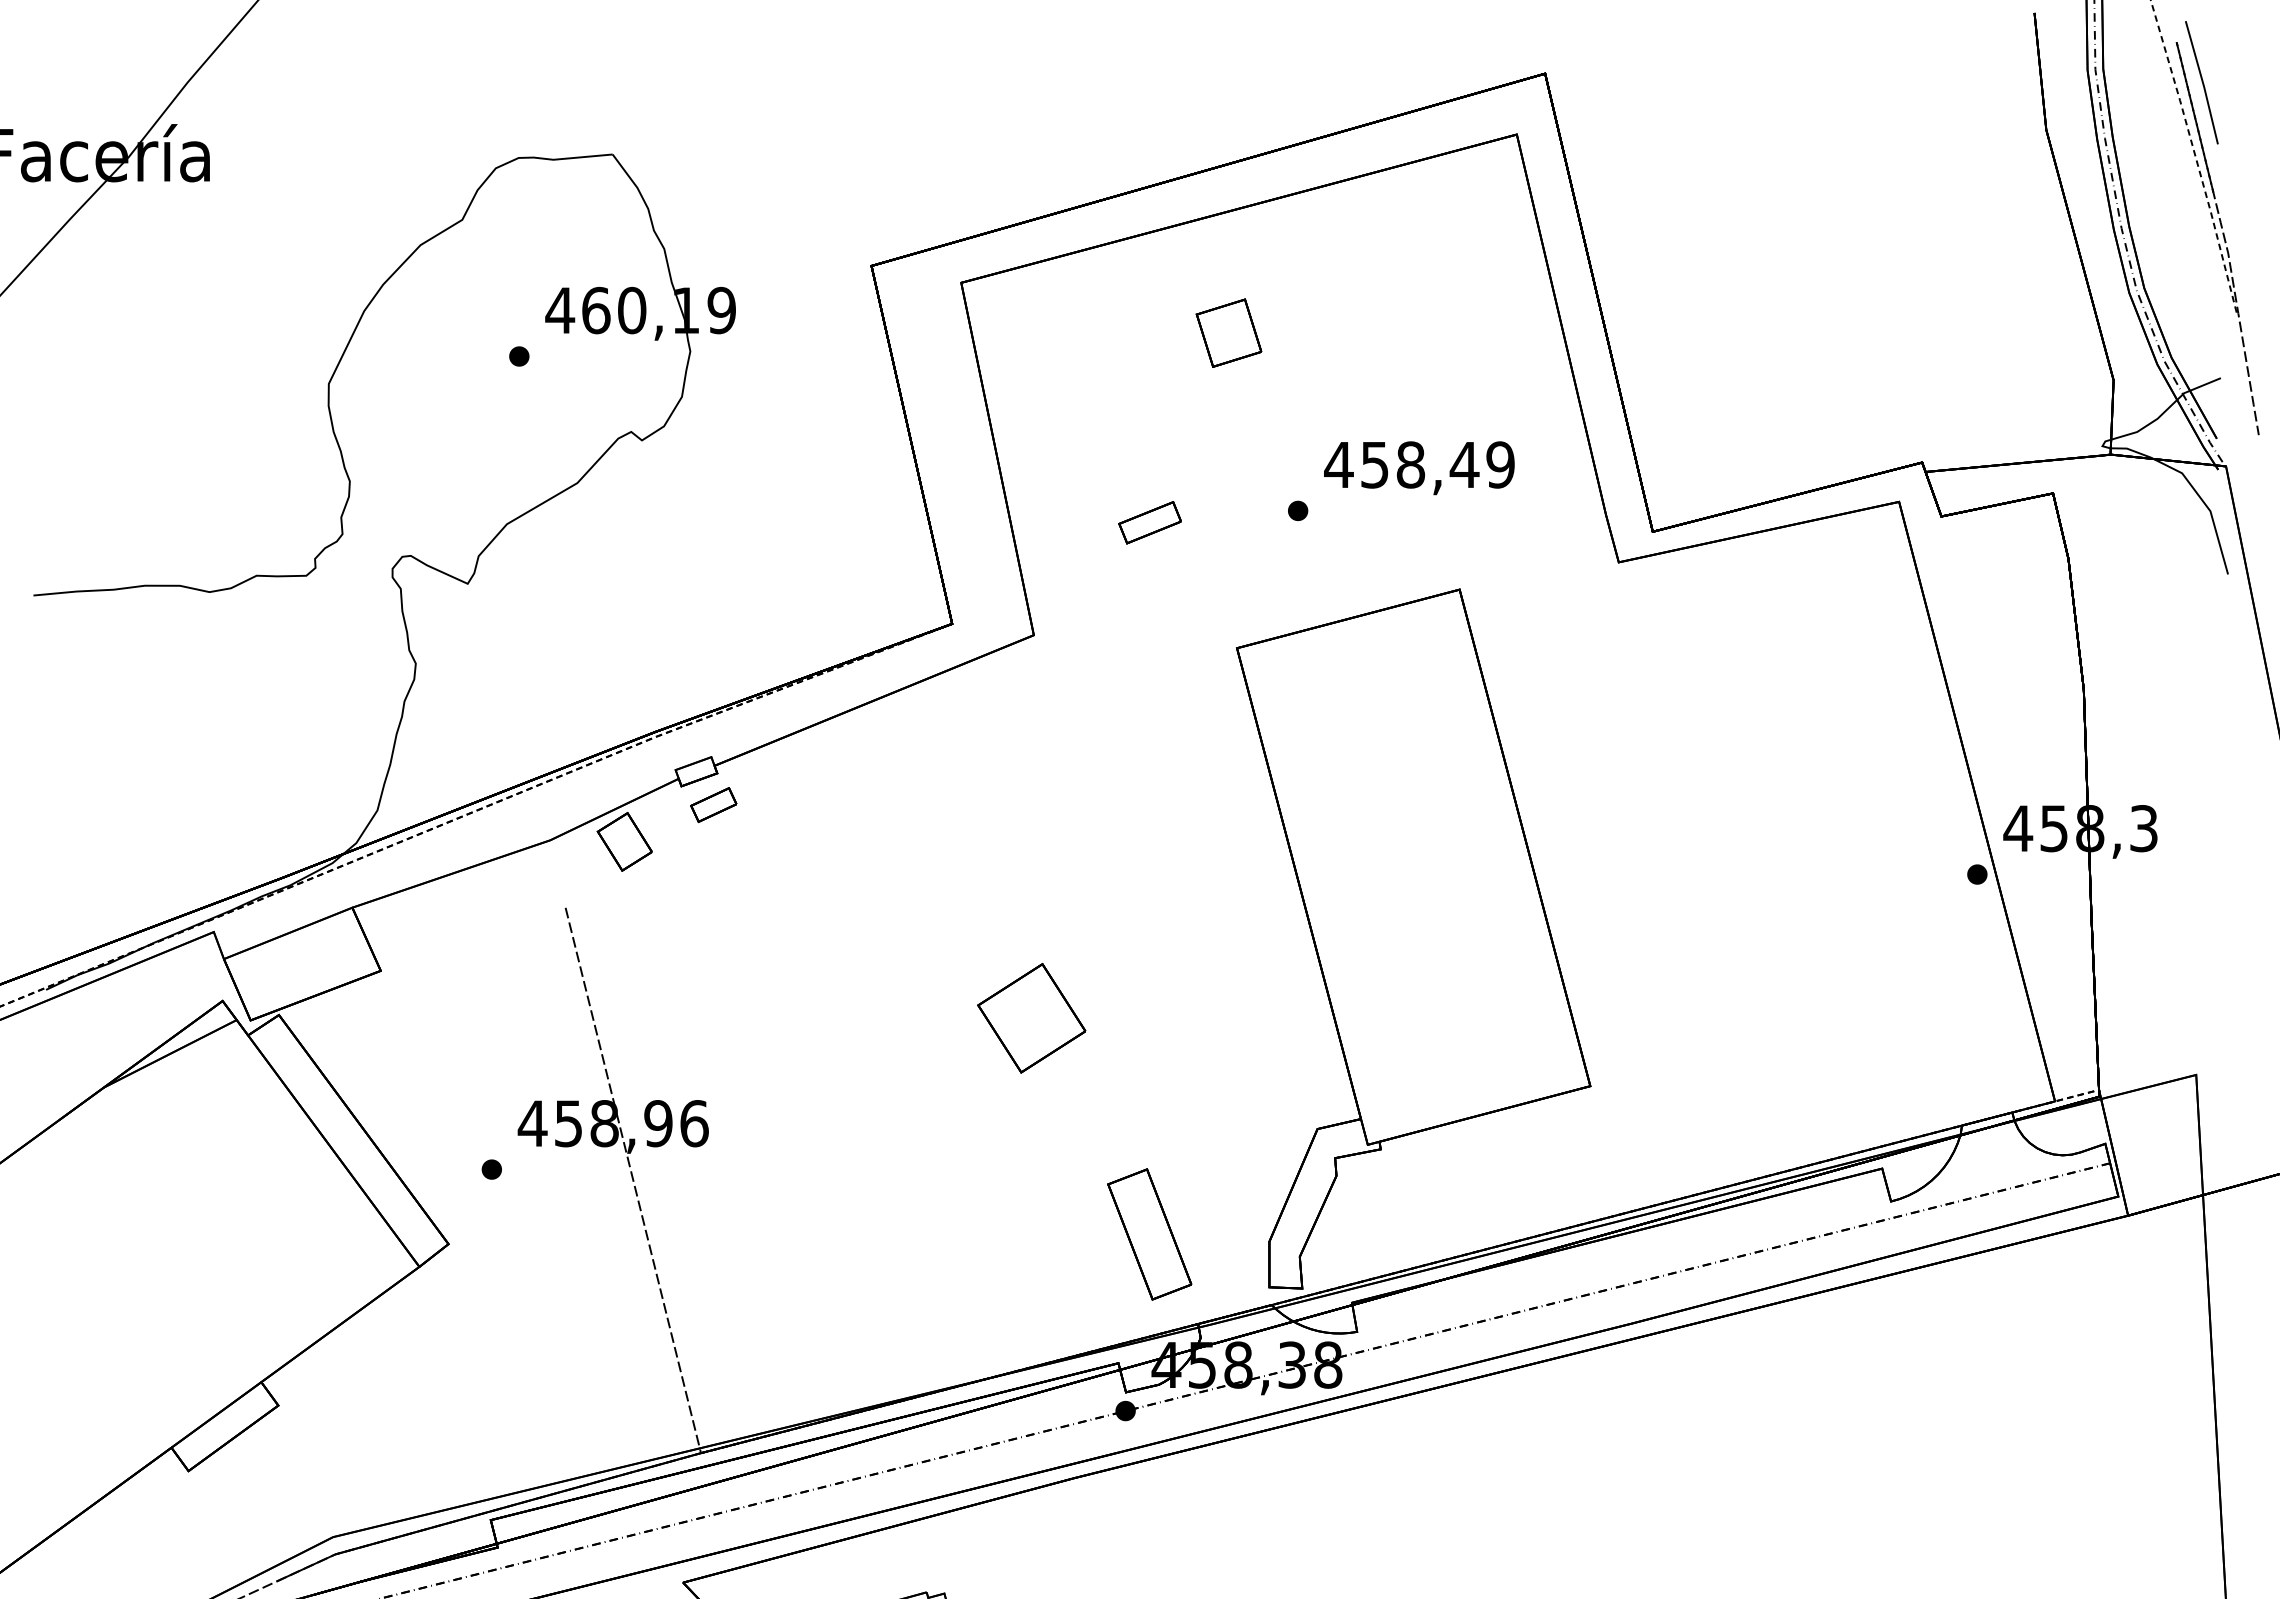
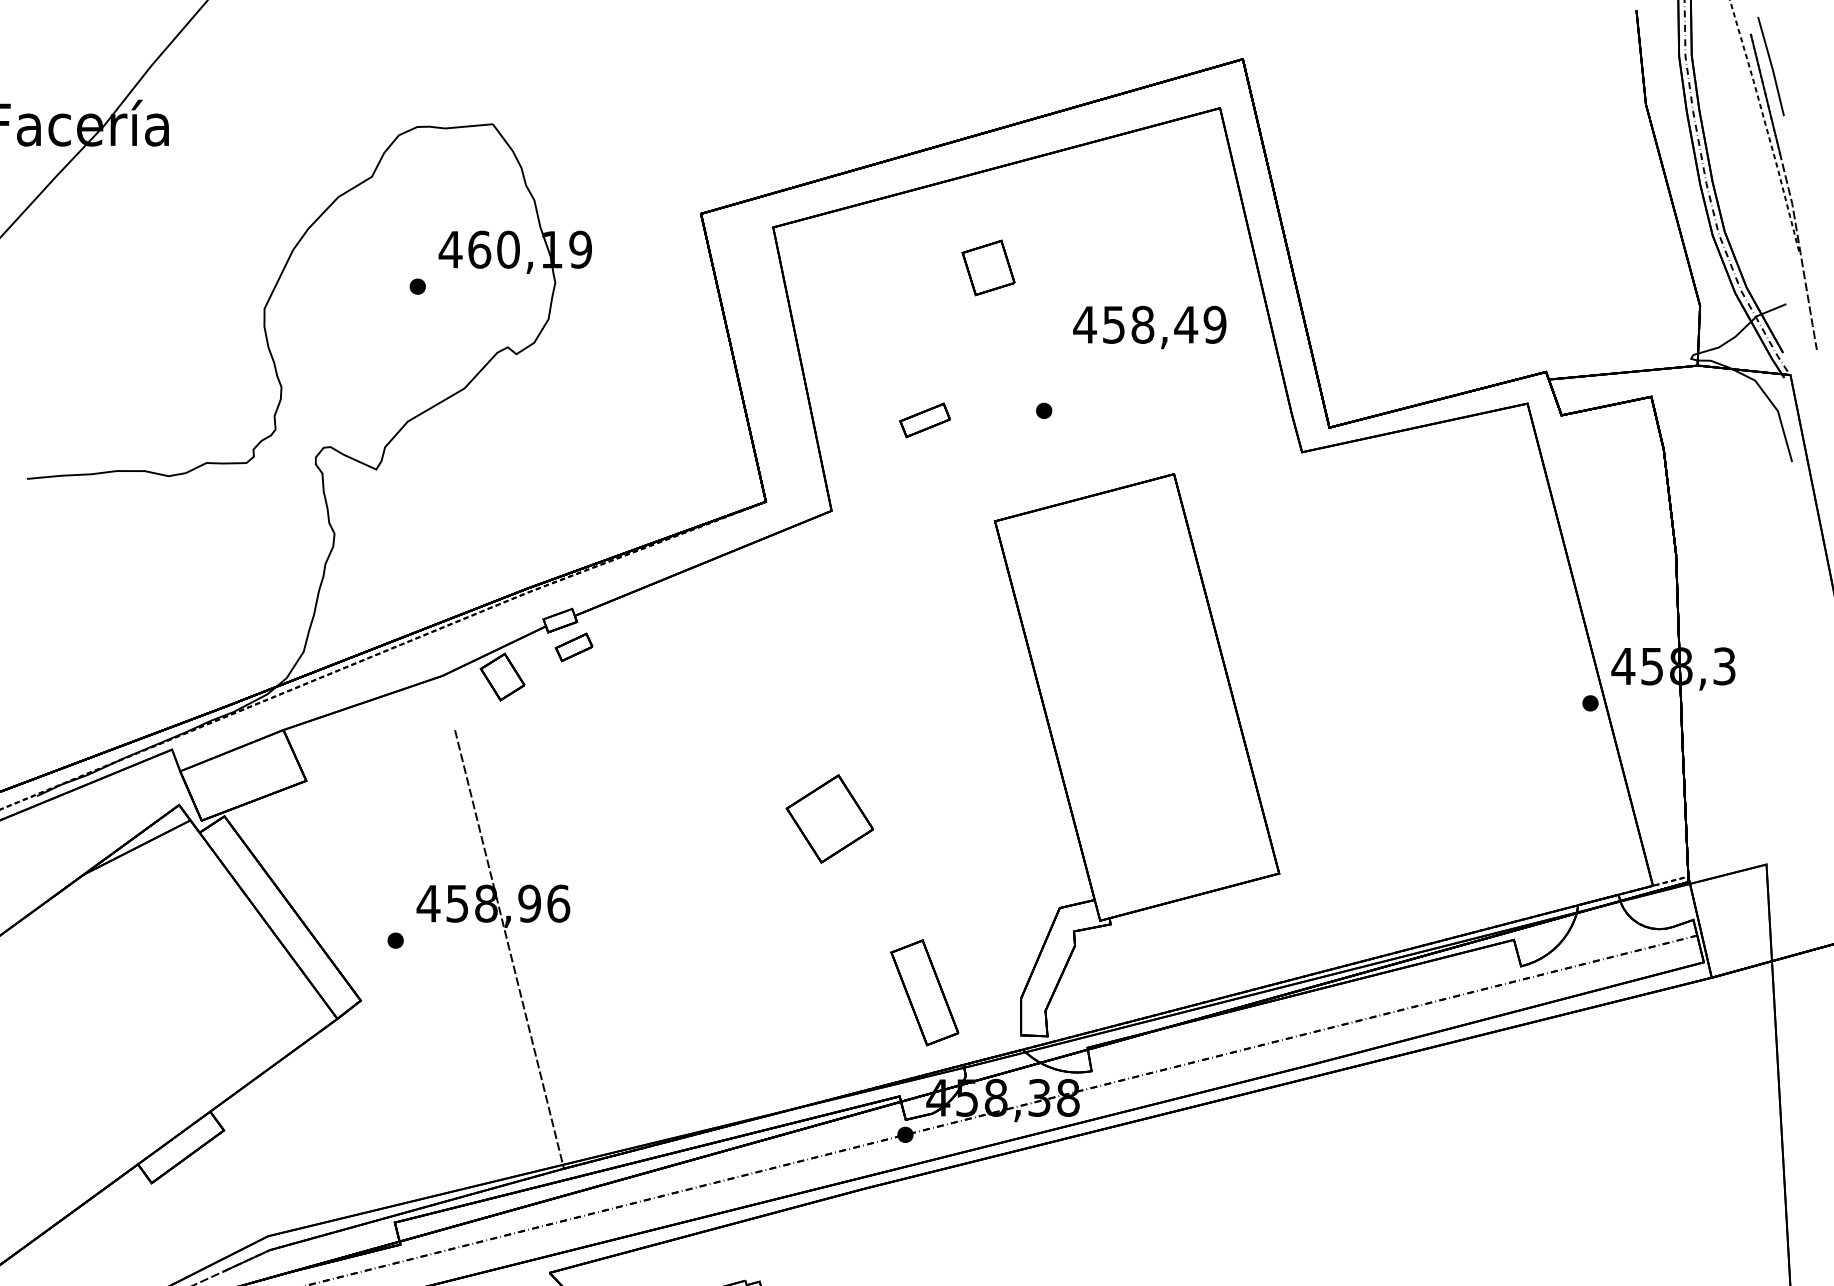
text: (1419, 468) -> (1149, 327), moved

